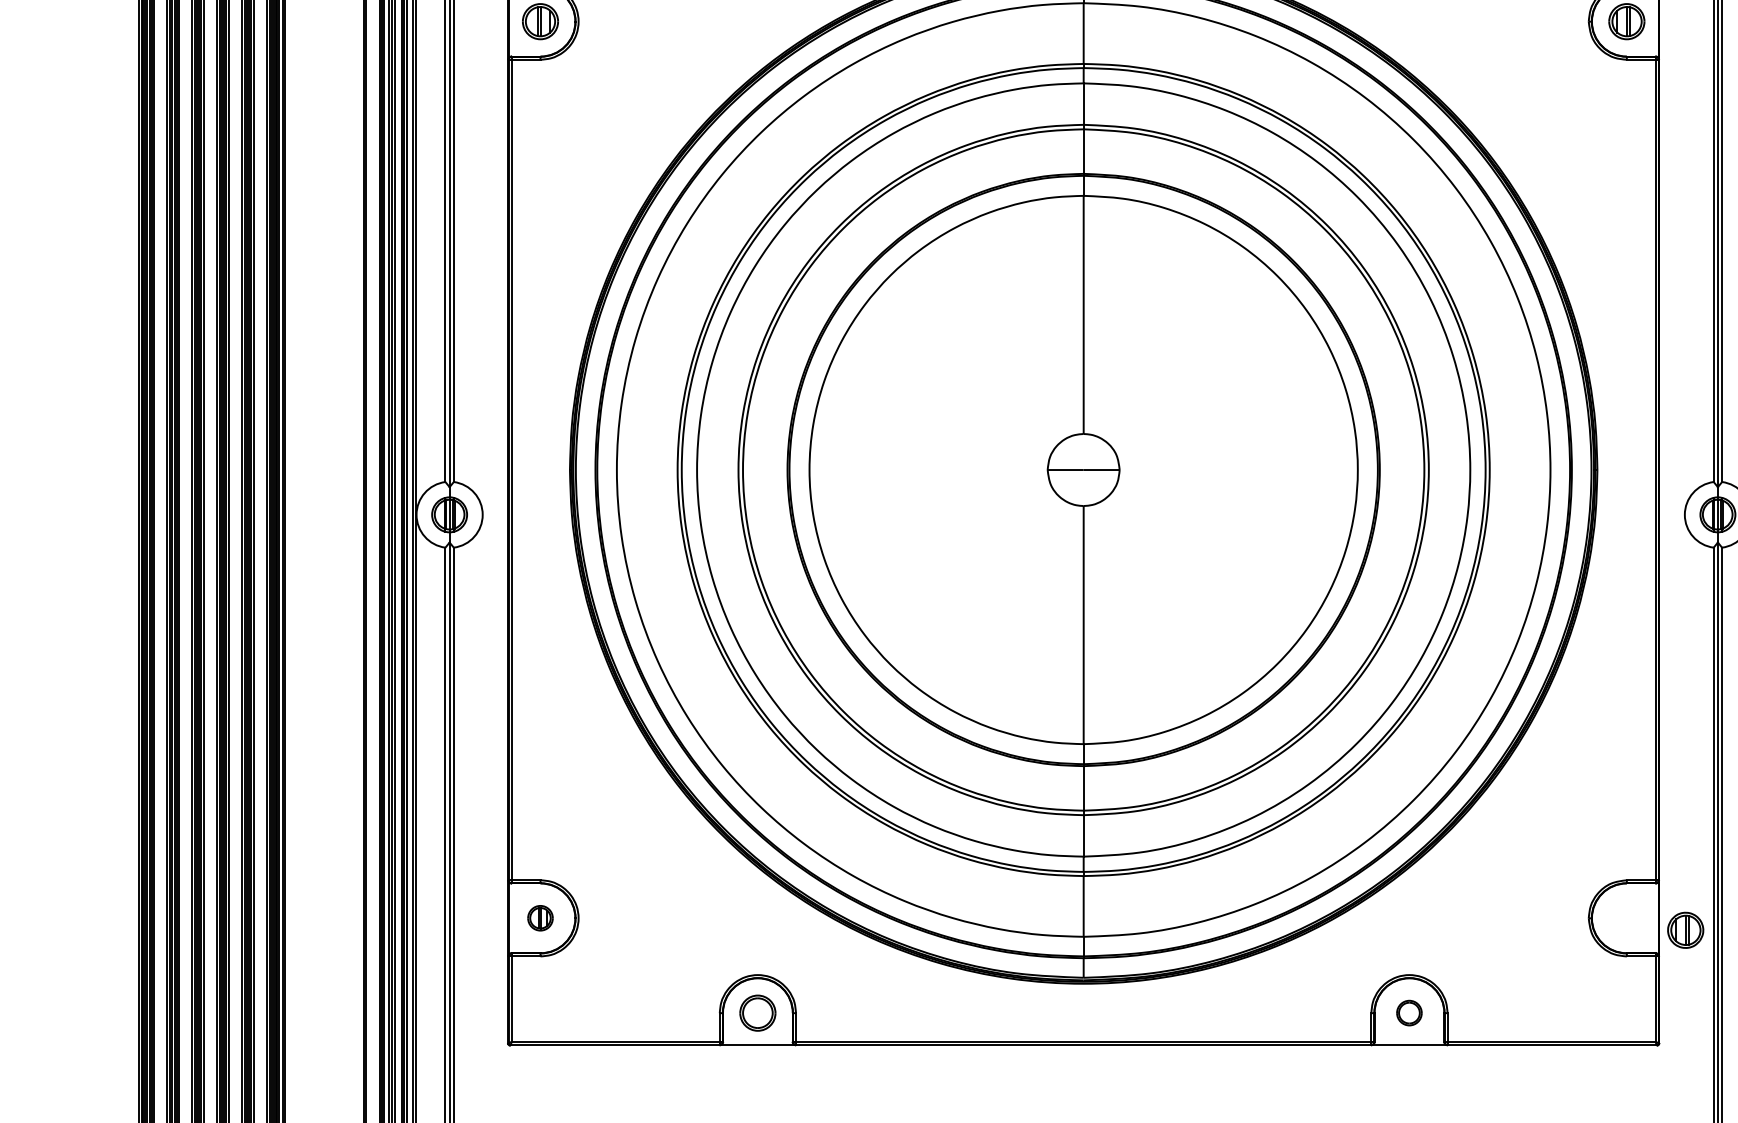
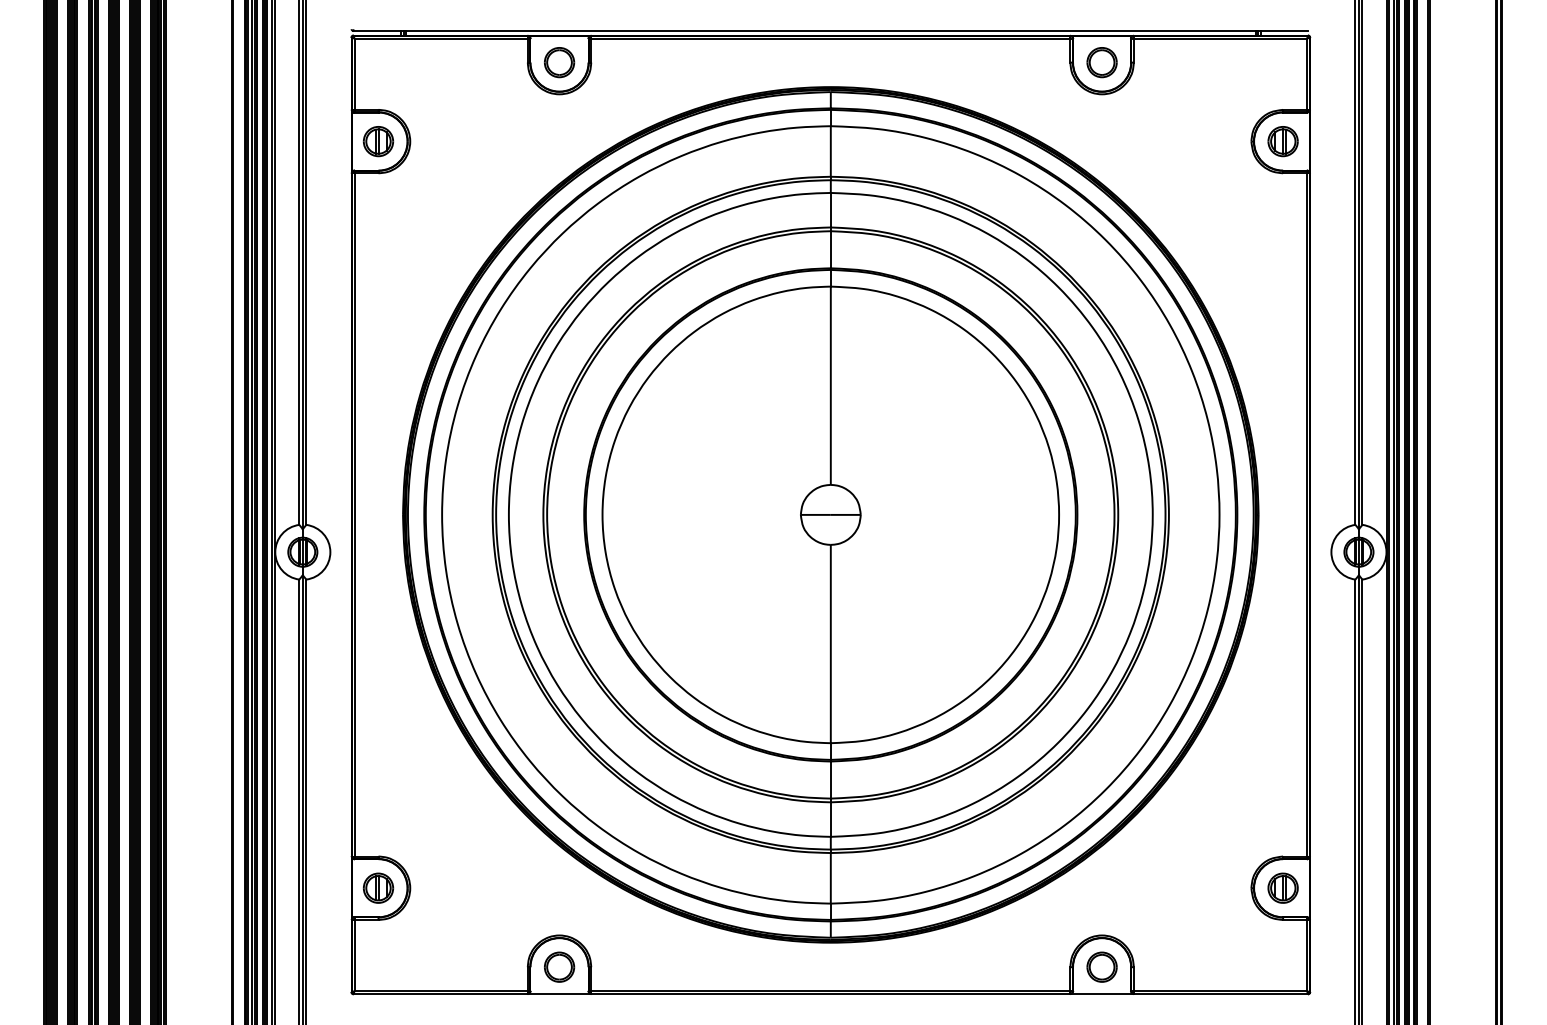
part: (540, 917) -> (378, 887), size x1.43
part: (1684, 929) -> (1282, 887), moved
part: (1408, 1012) -> (1101, 966), size x1.43

